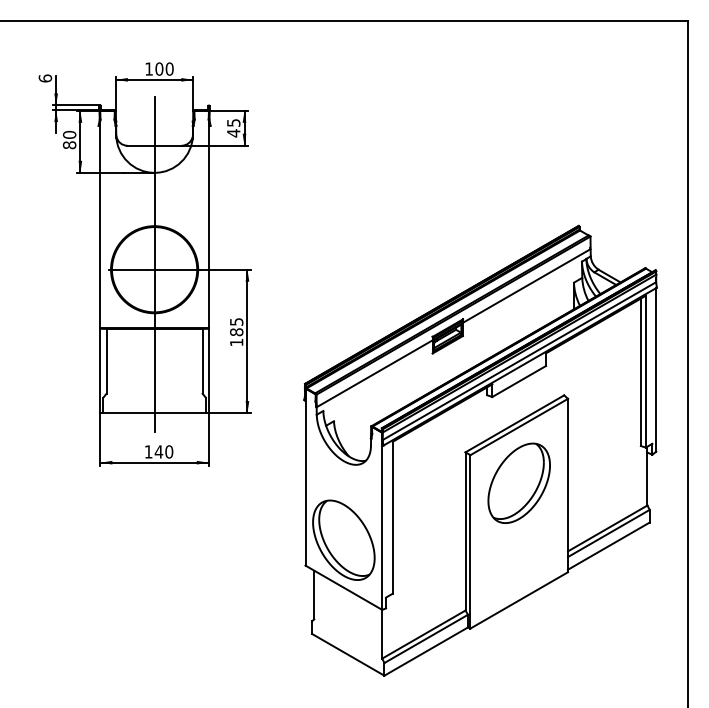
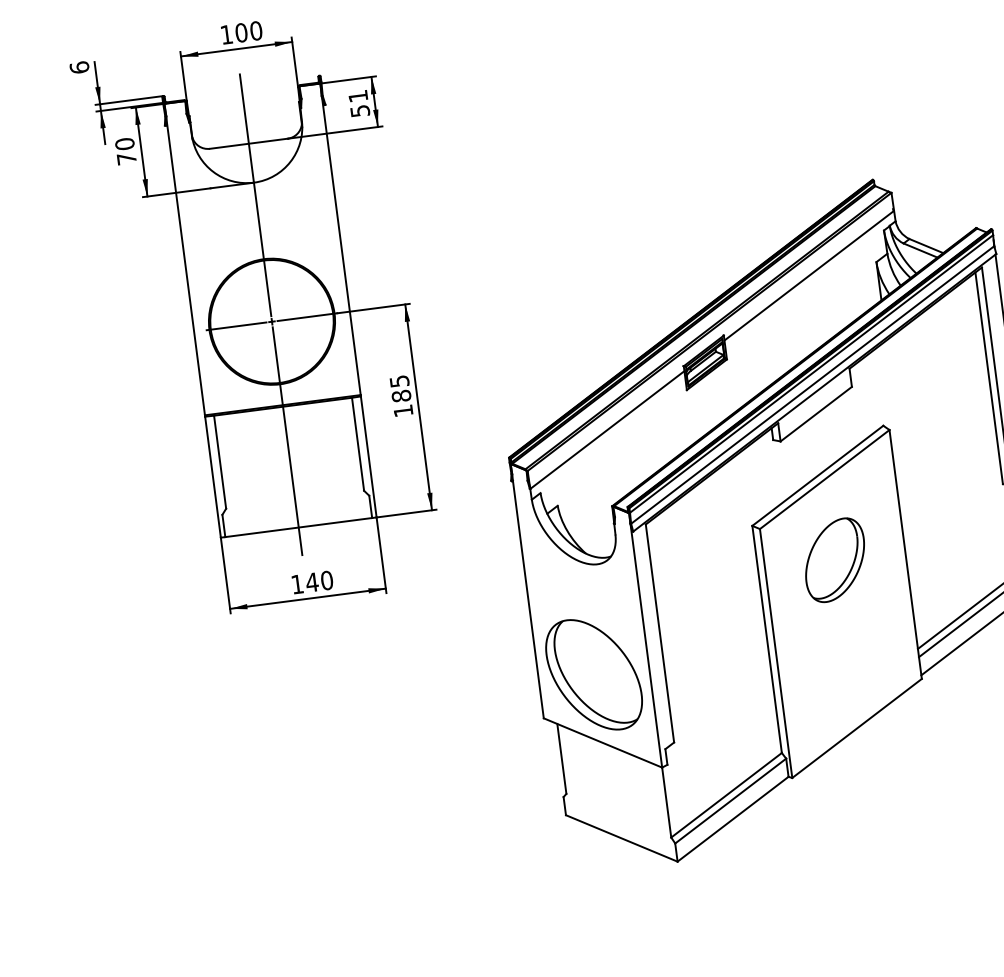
text: (233, 128) -> (358, 104), 45 -> 51
text: (69, 145) -> (126, 159), 80 -> 70
part: (518, 482) -> (834, 559), size x0.7

